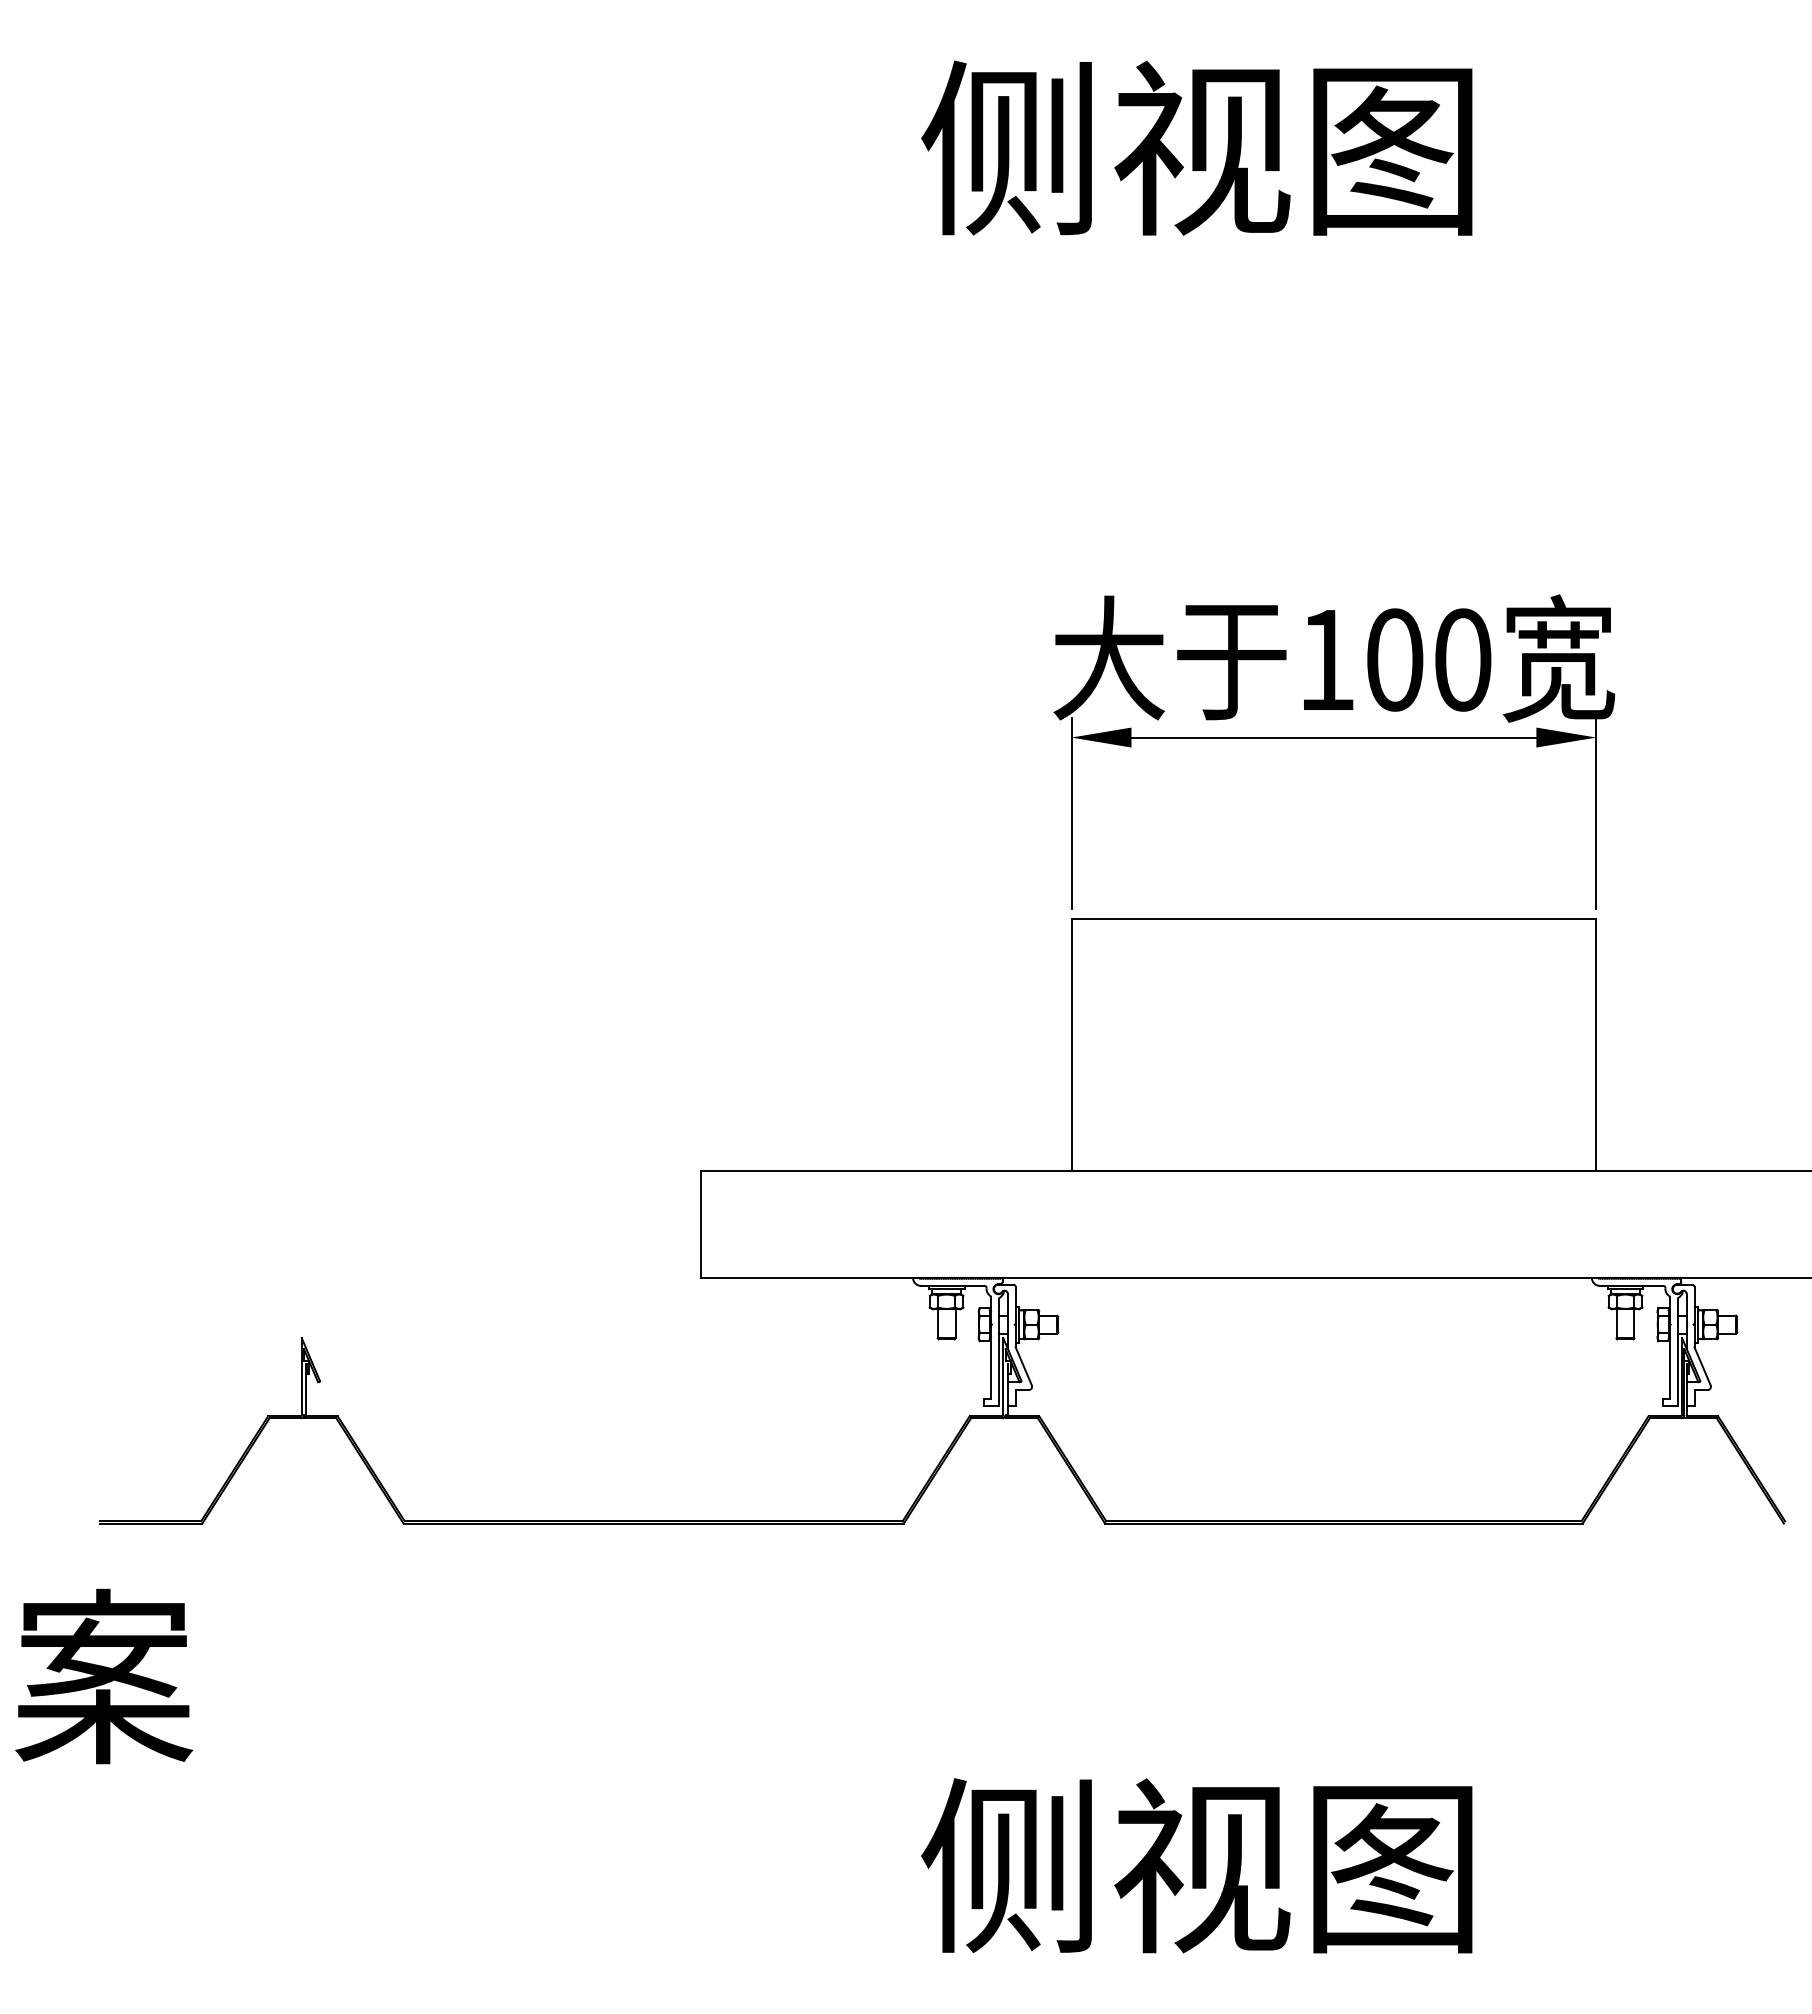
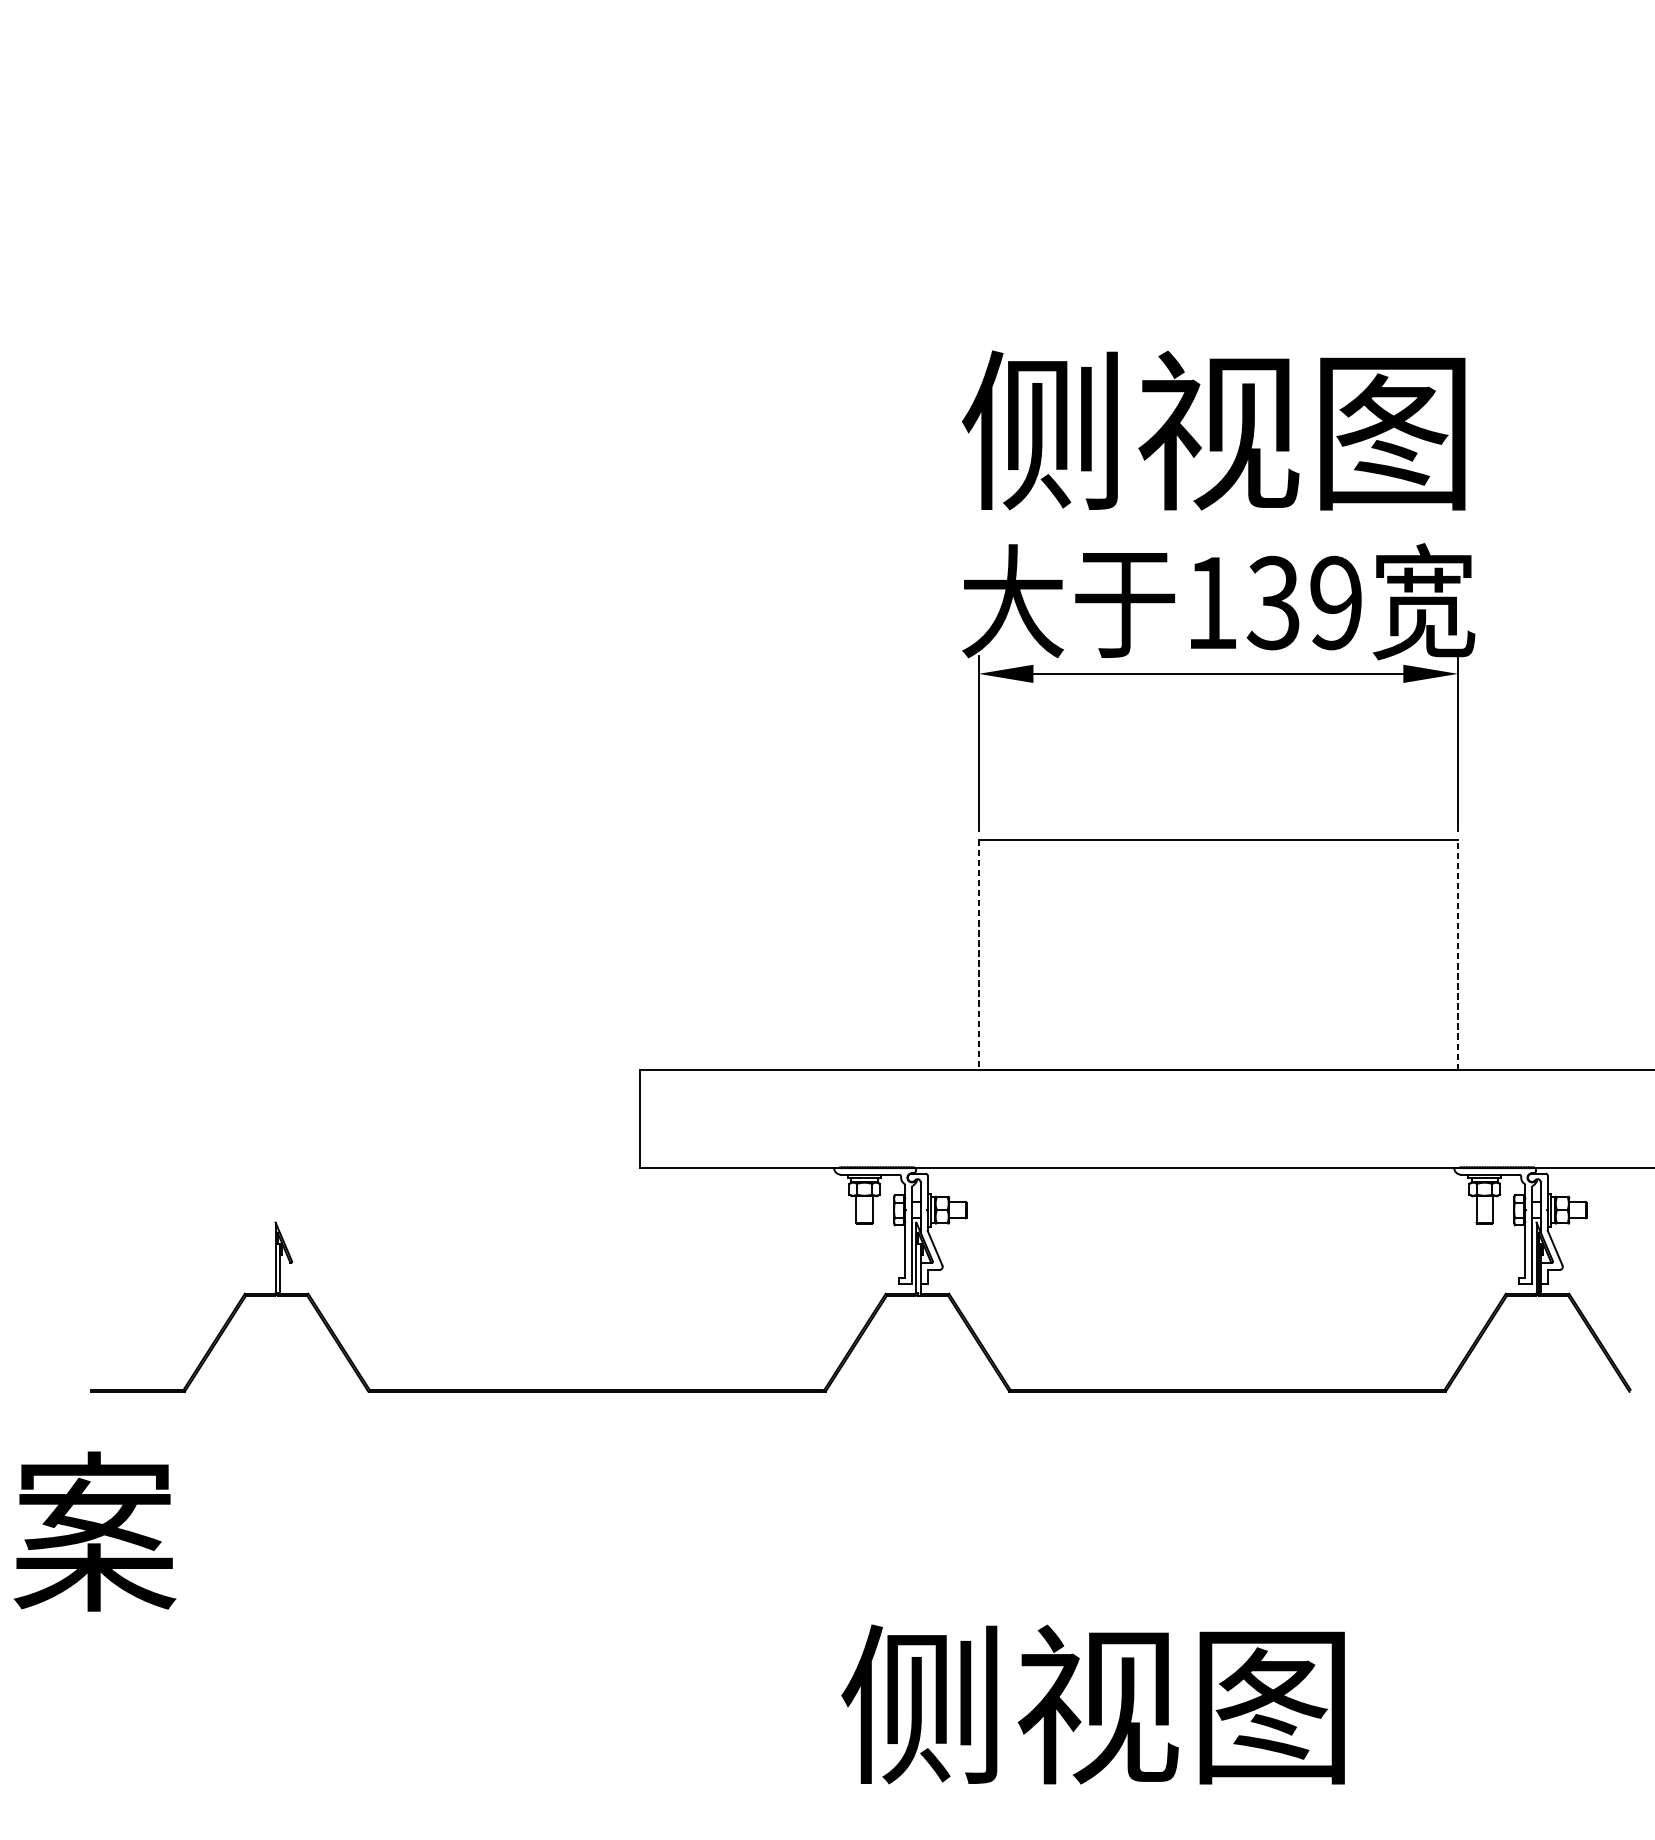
text: (1196, 147) -> (1213, 429), moved
text: (1428, 659) -> (1304, 602), 100 -> 139
line: (1596, 1044) -> (1458, 954), solid -> dashed
line: (1071, 1045) -> (978, 955), solid -> dashed

